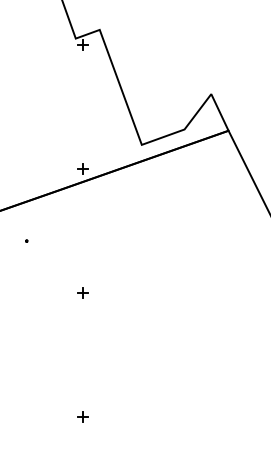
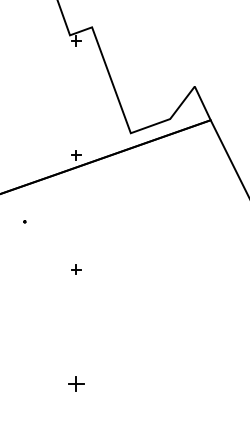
part: (82, 417) -> (76, 384), size x1.6

